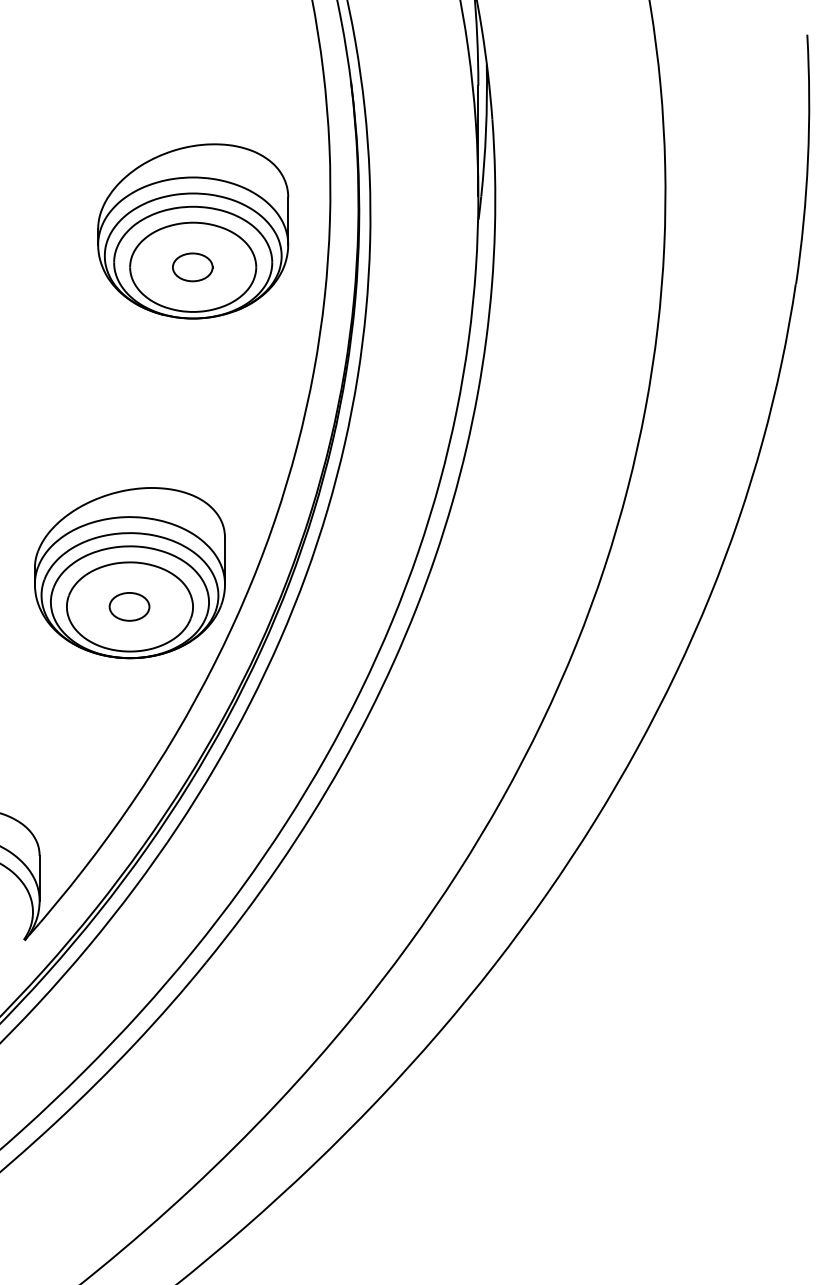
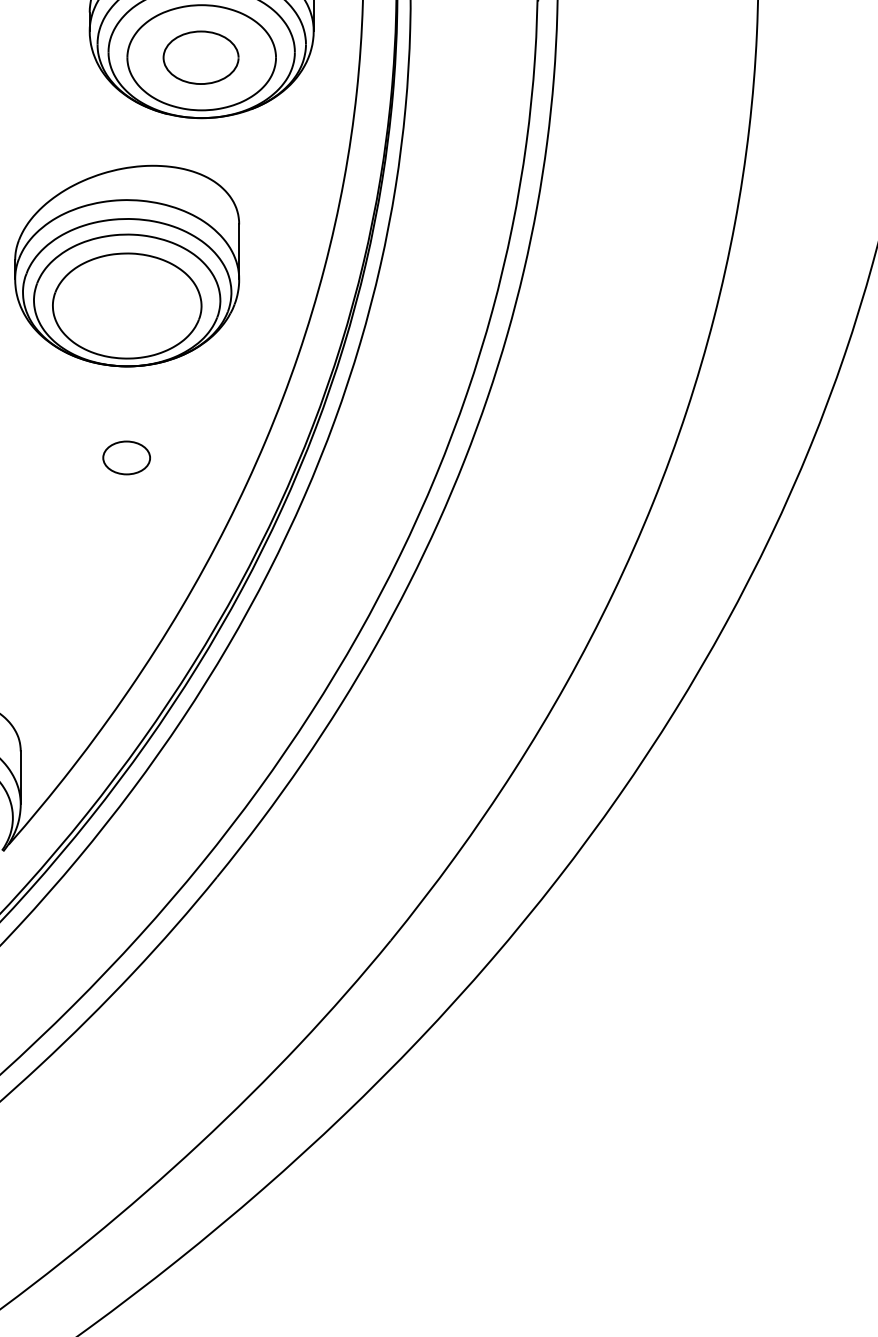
part: (192, 267) -> (200, 57), size x1.6
part: (129, 573) -> (126, 266), moved

